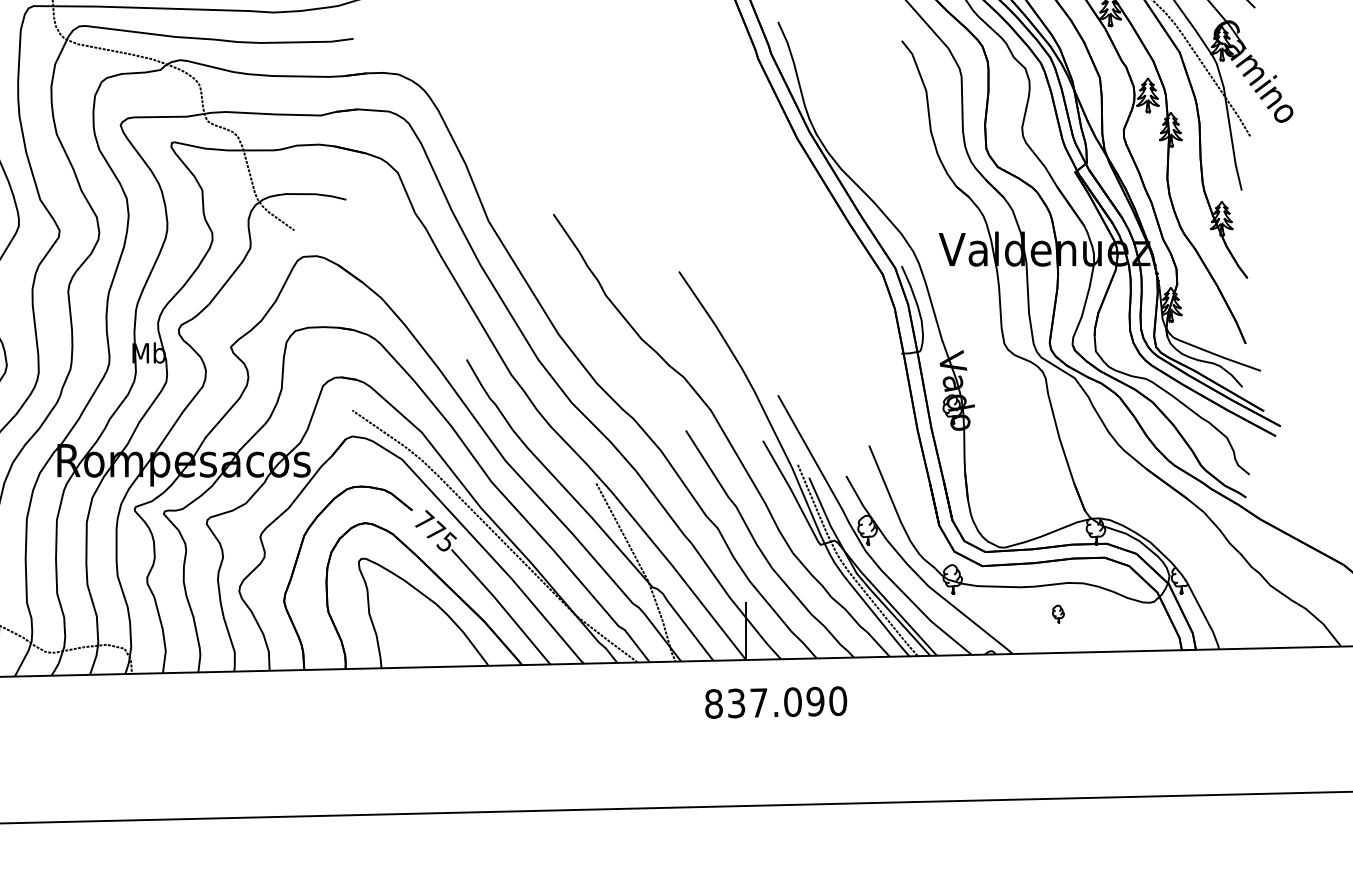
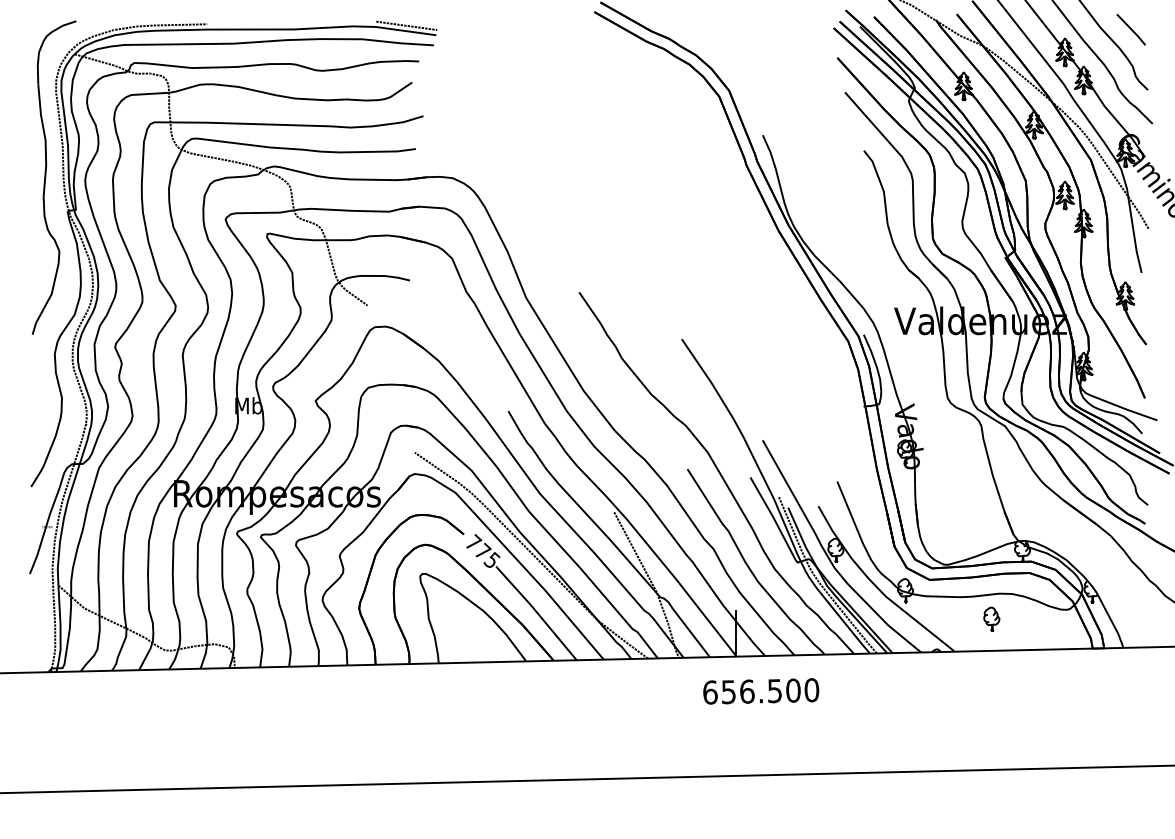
part: (1057, 613) -> (991, 618), size x1.67
text: (764, 702) -> (751, 691), 837.090 -> 656.500

